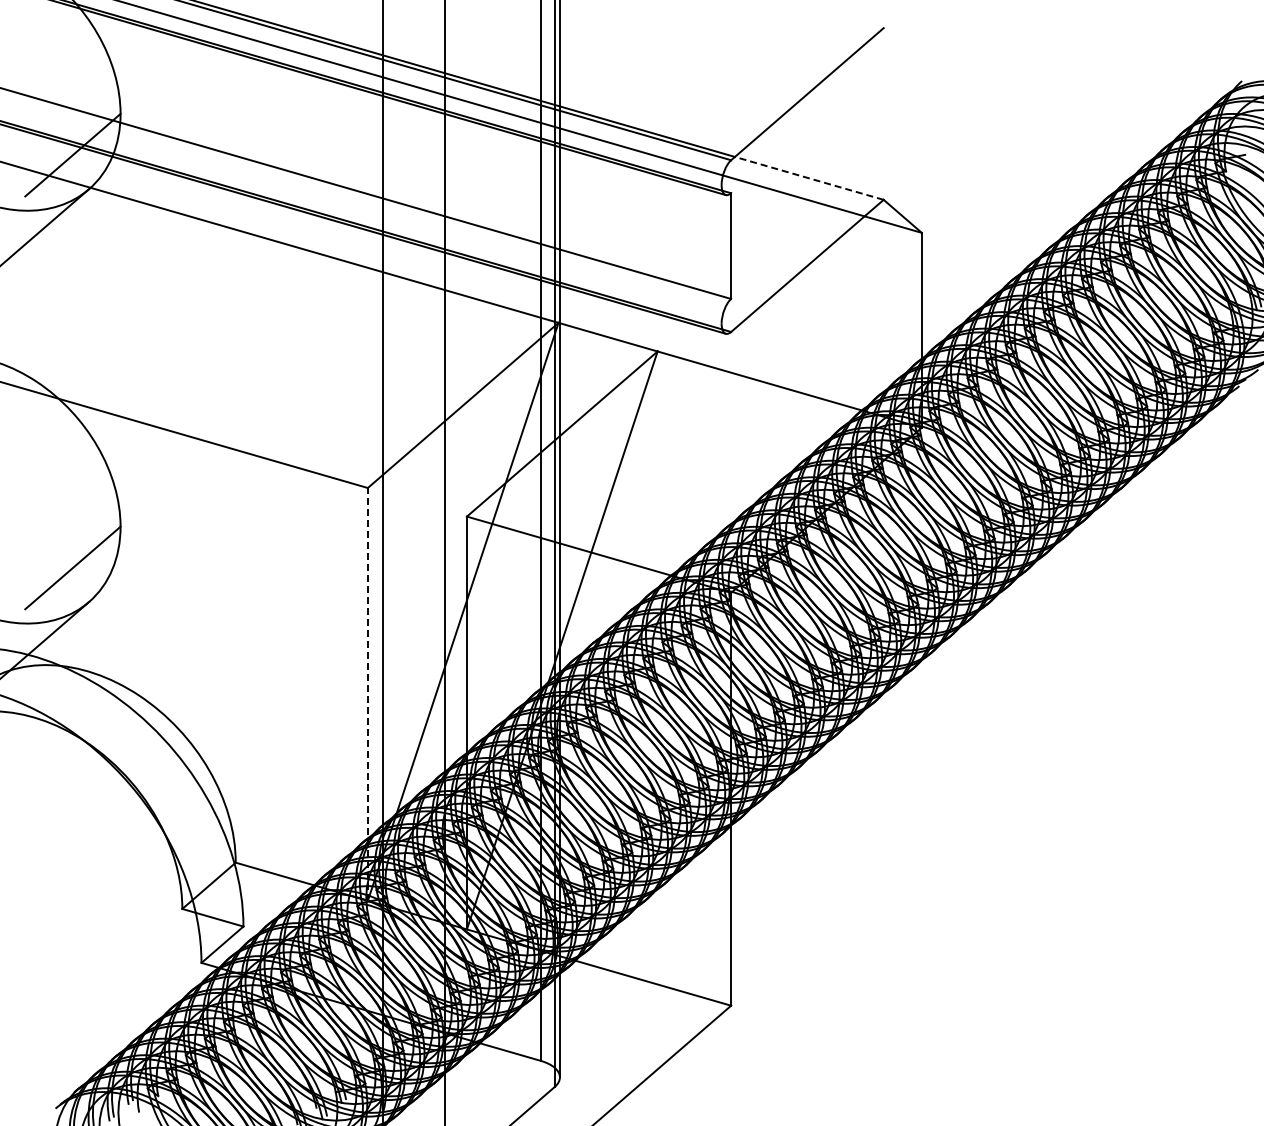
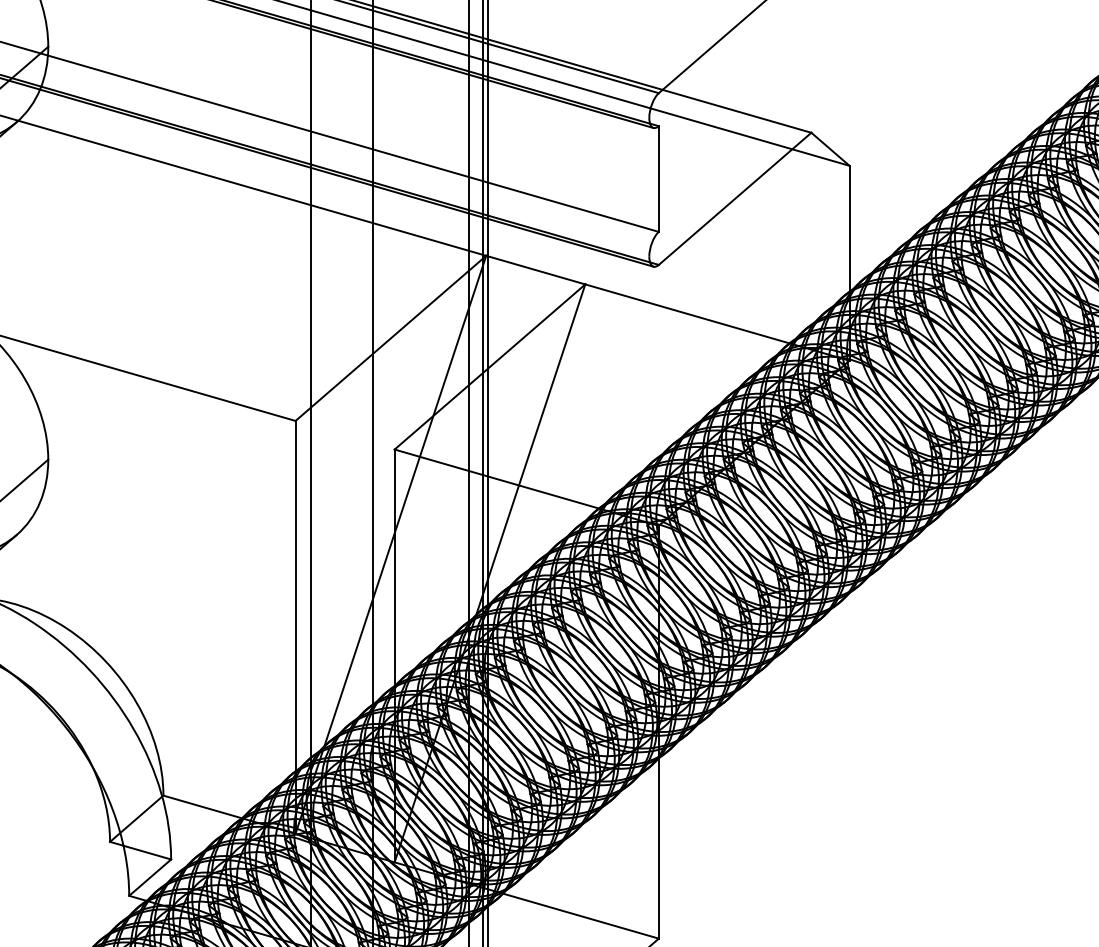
line: (808, 178) -> (736, 111), dashed -> solid
line: (367, 693) -> (295, 626), dashed -> solid

